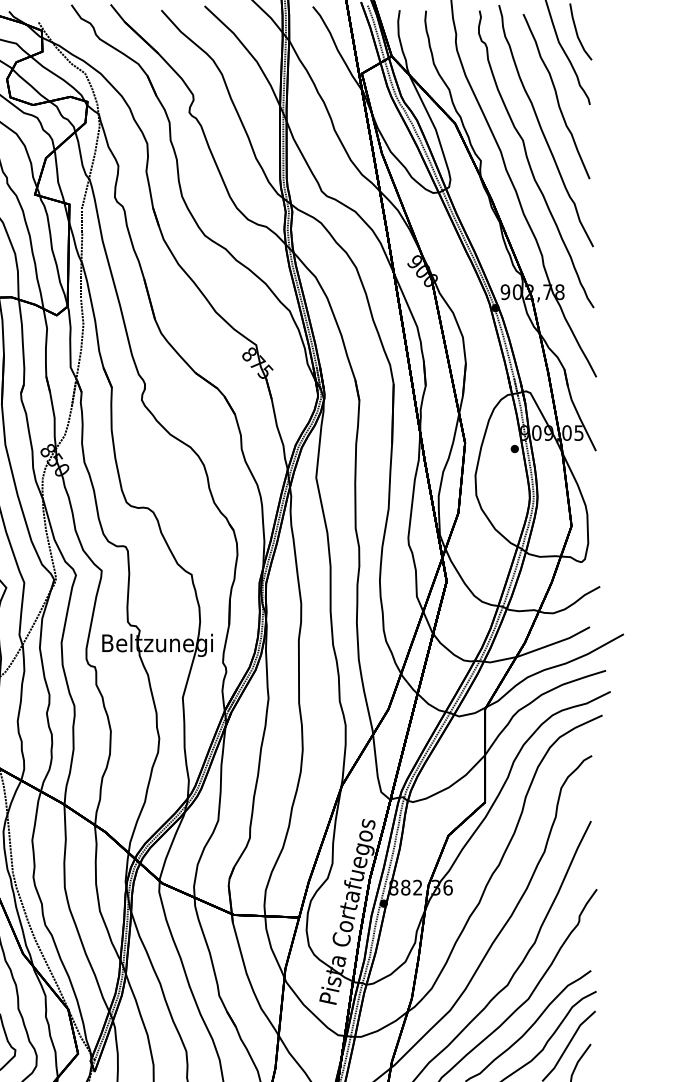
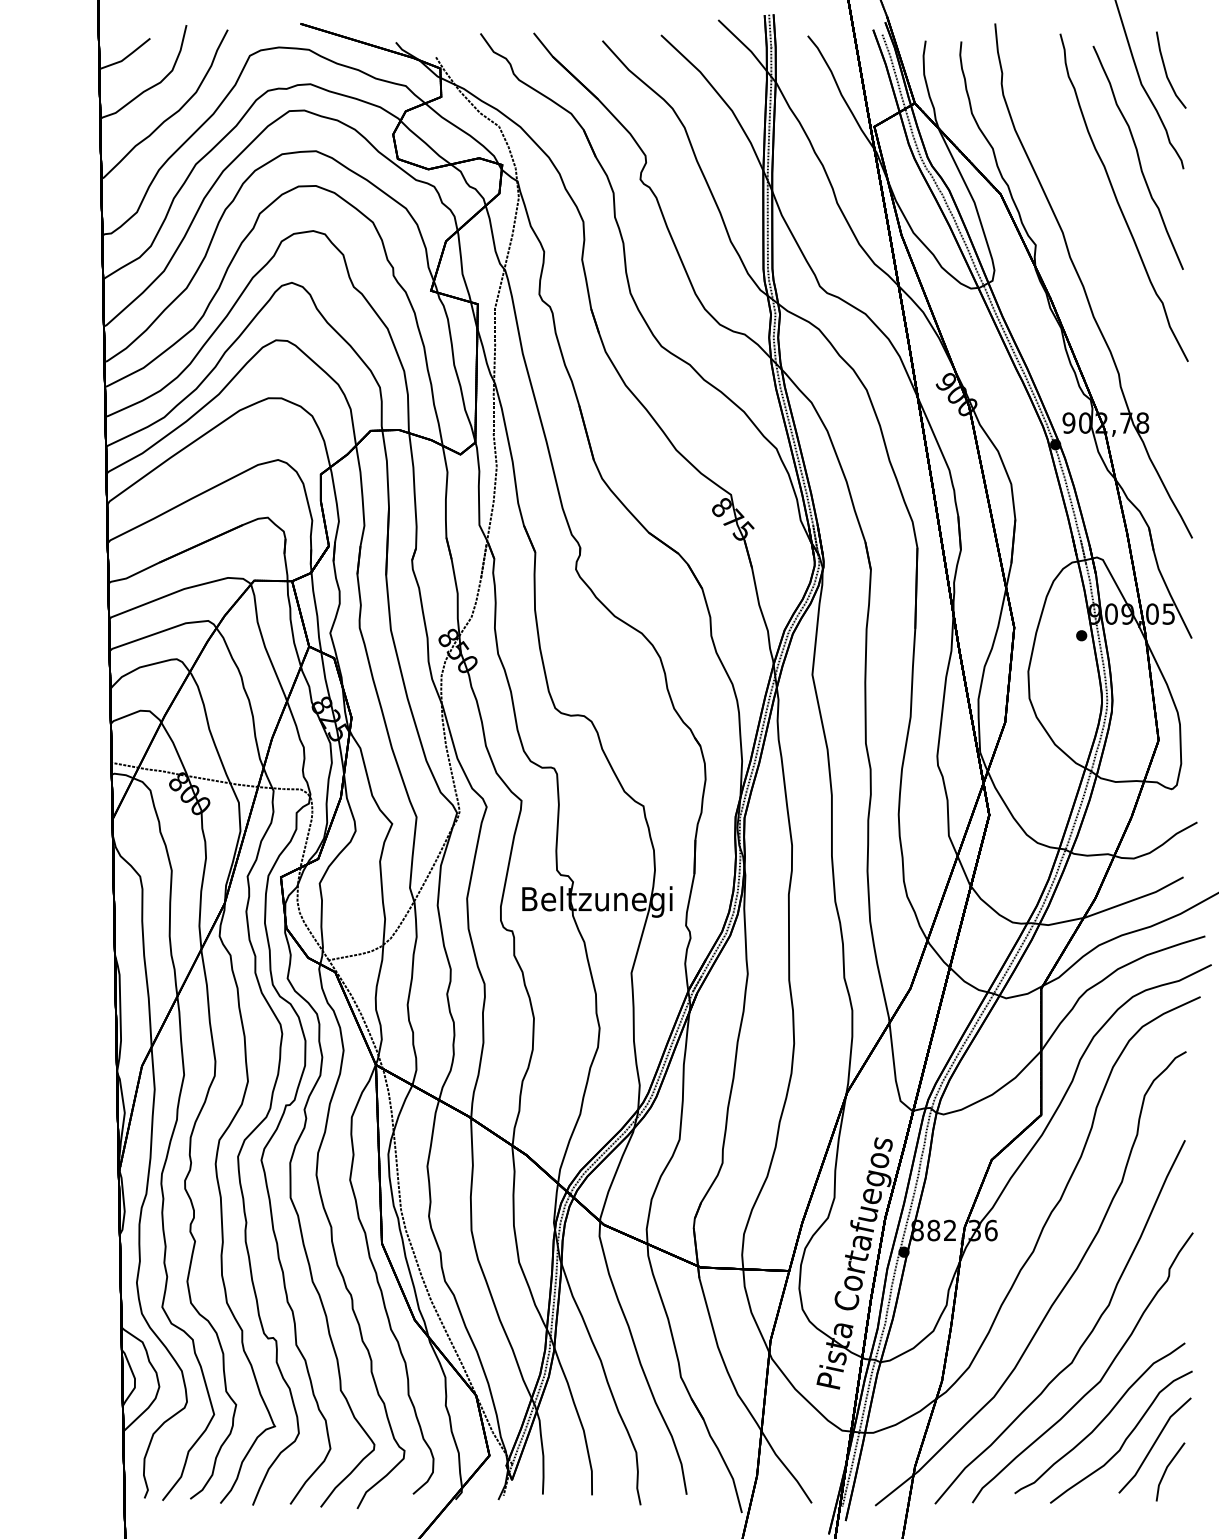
curve: (529, 161) -> (1101, 246), removed

